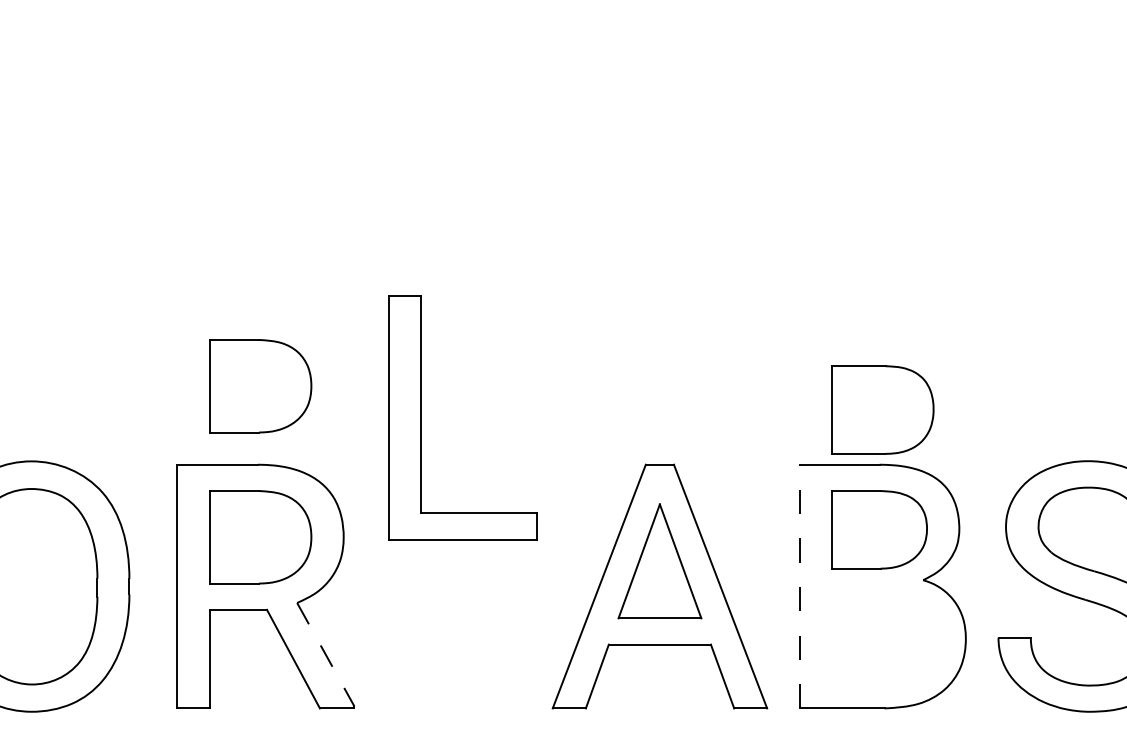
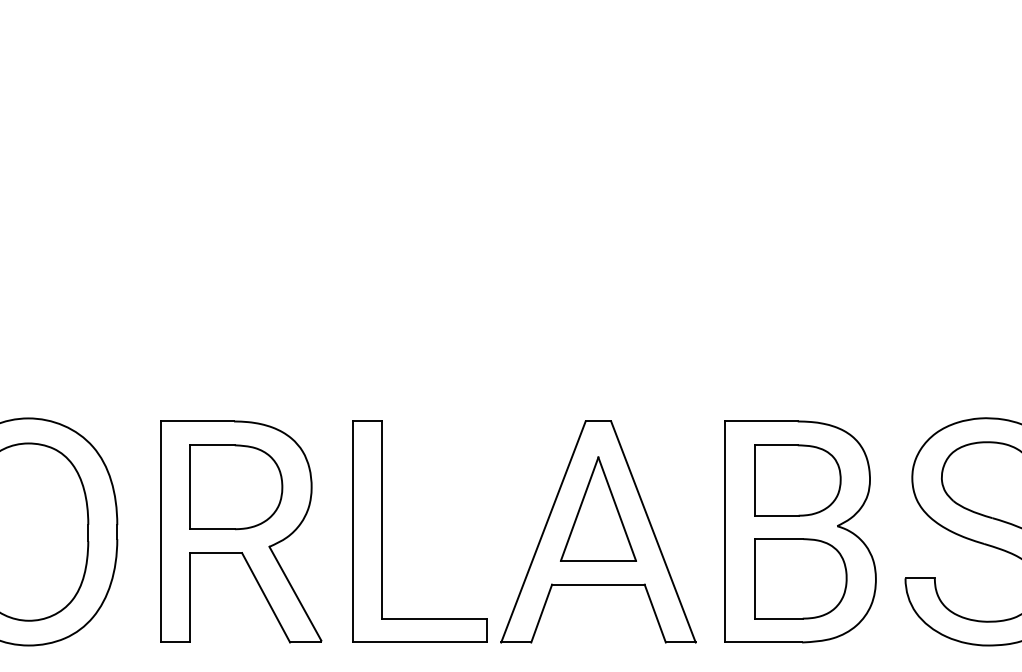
part: (260, 386) -> (236, 350), removed
part: (882, 409) -> (800, 578), moved
part: (421, 417) -> (382, 531), moved
line: (800, 586) -> (725, 531), dashed -> solid
line: (325, 654) -> (295, 593), dashed -> solid

